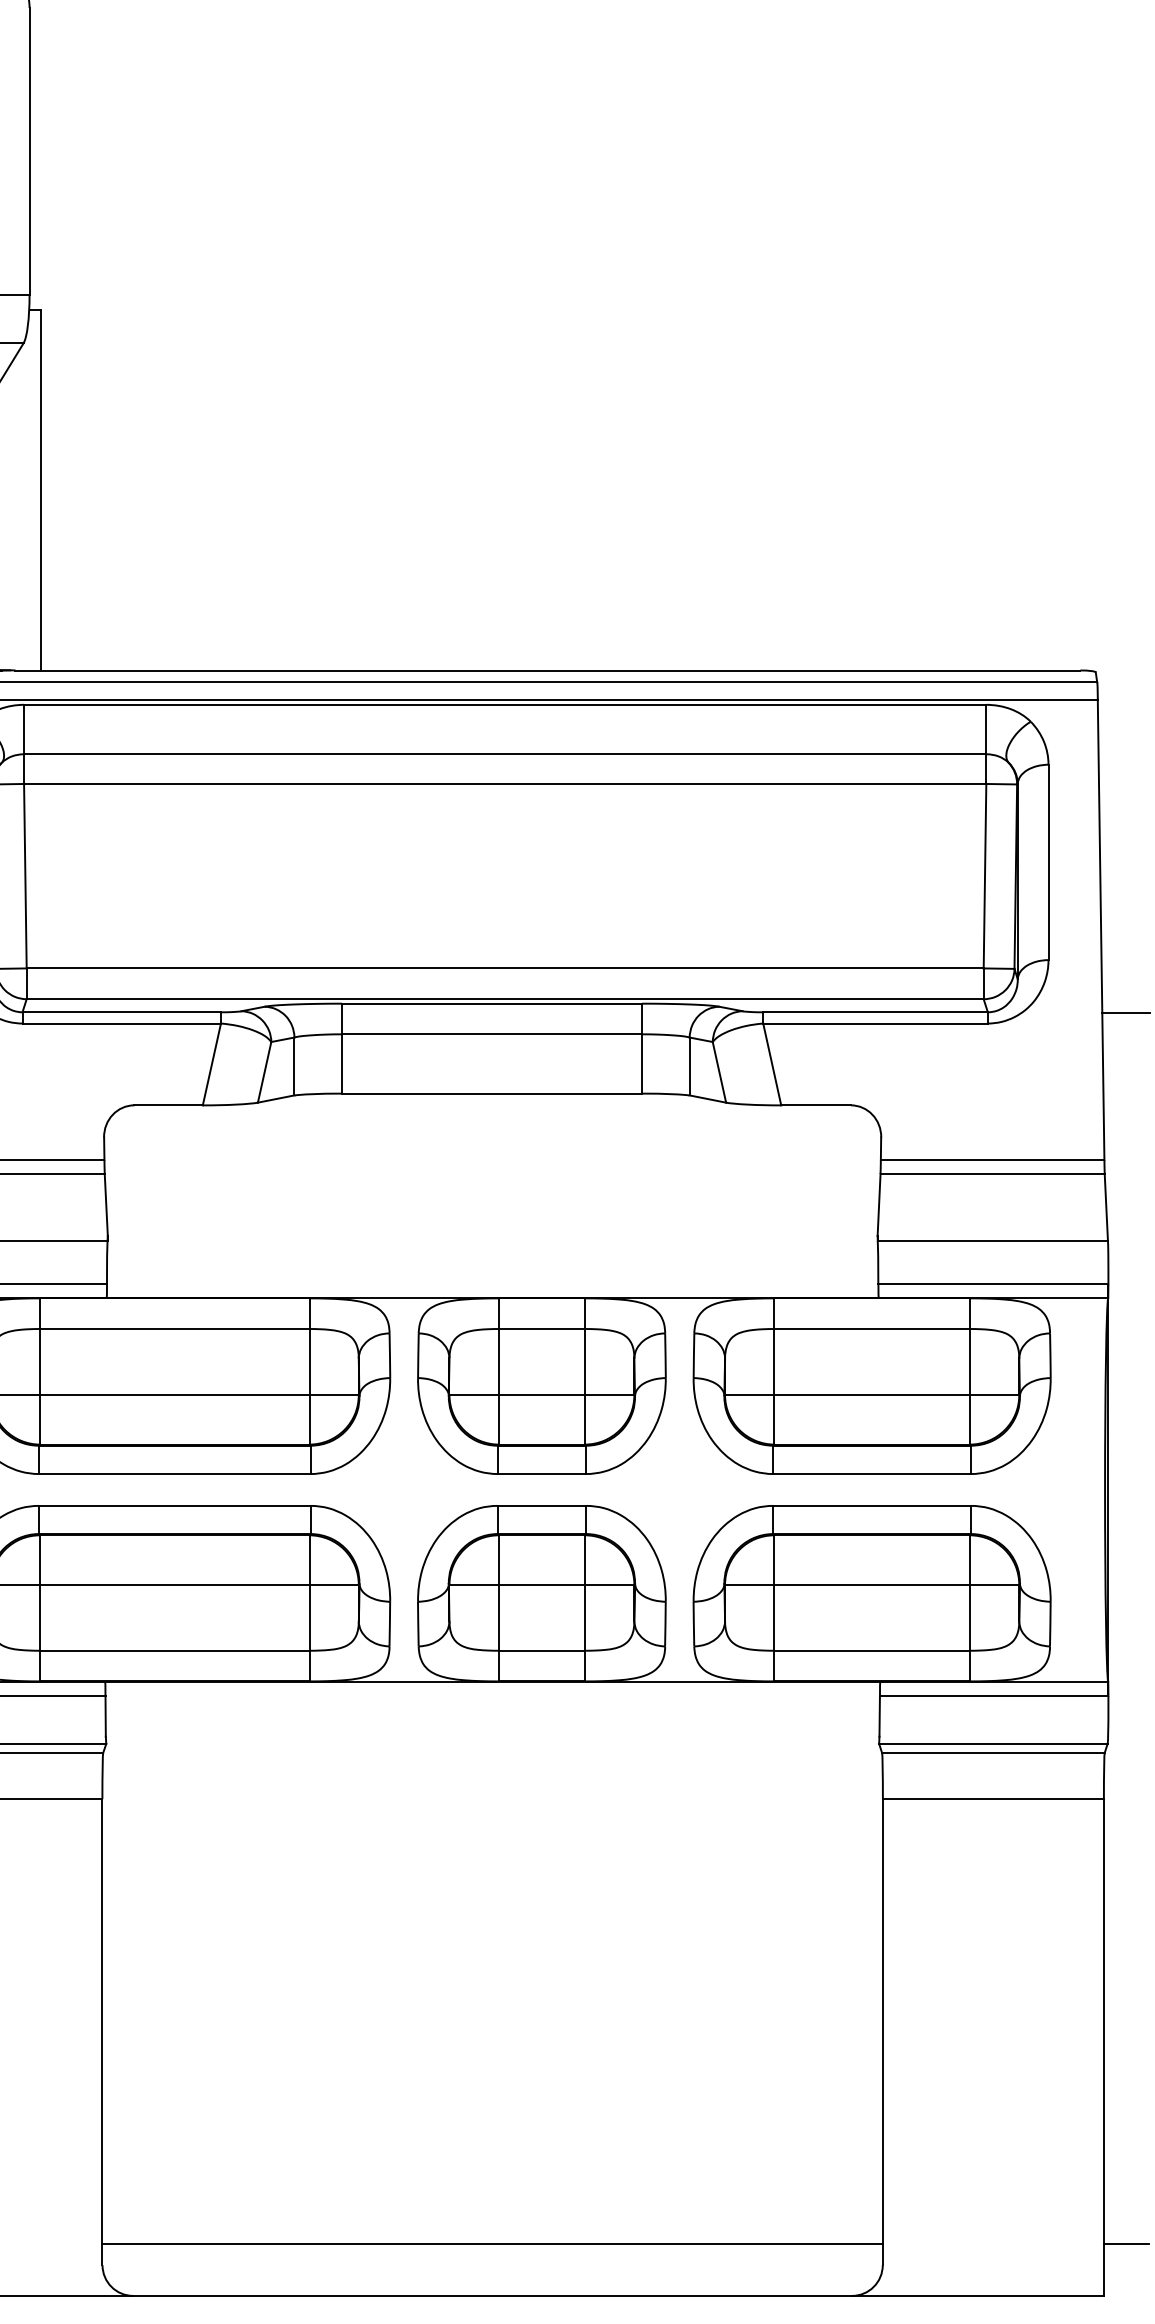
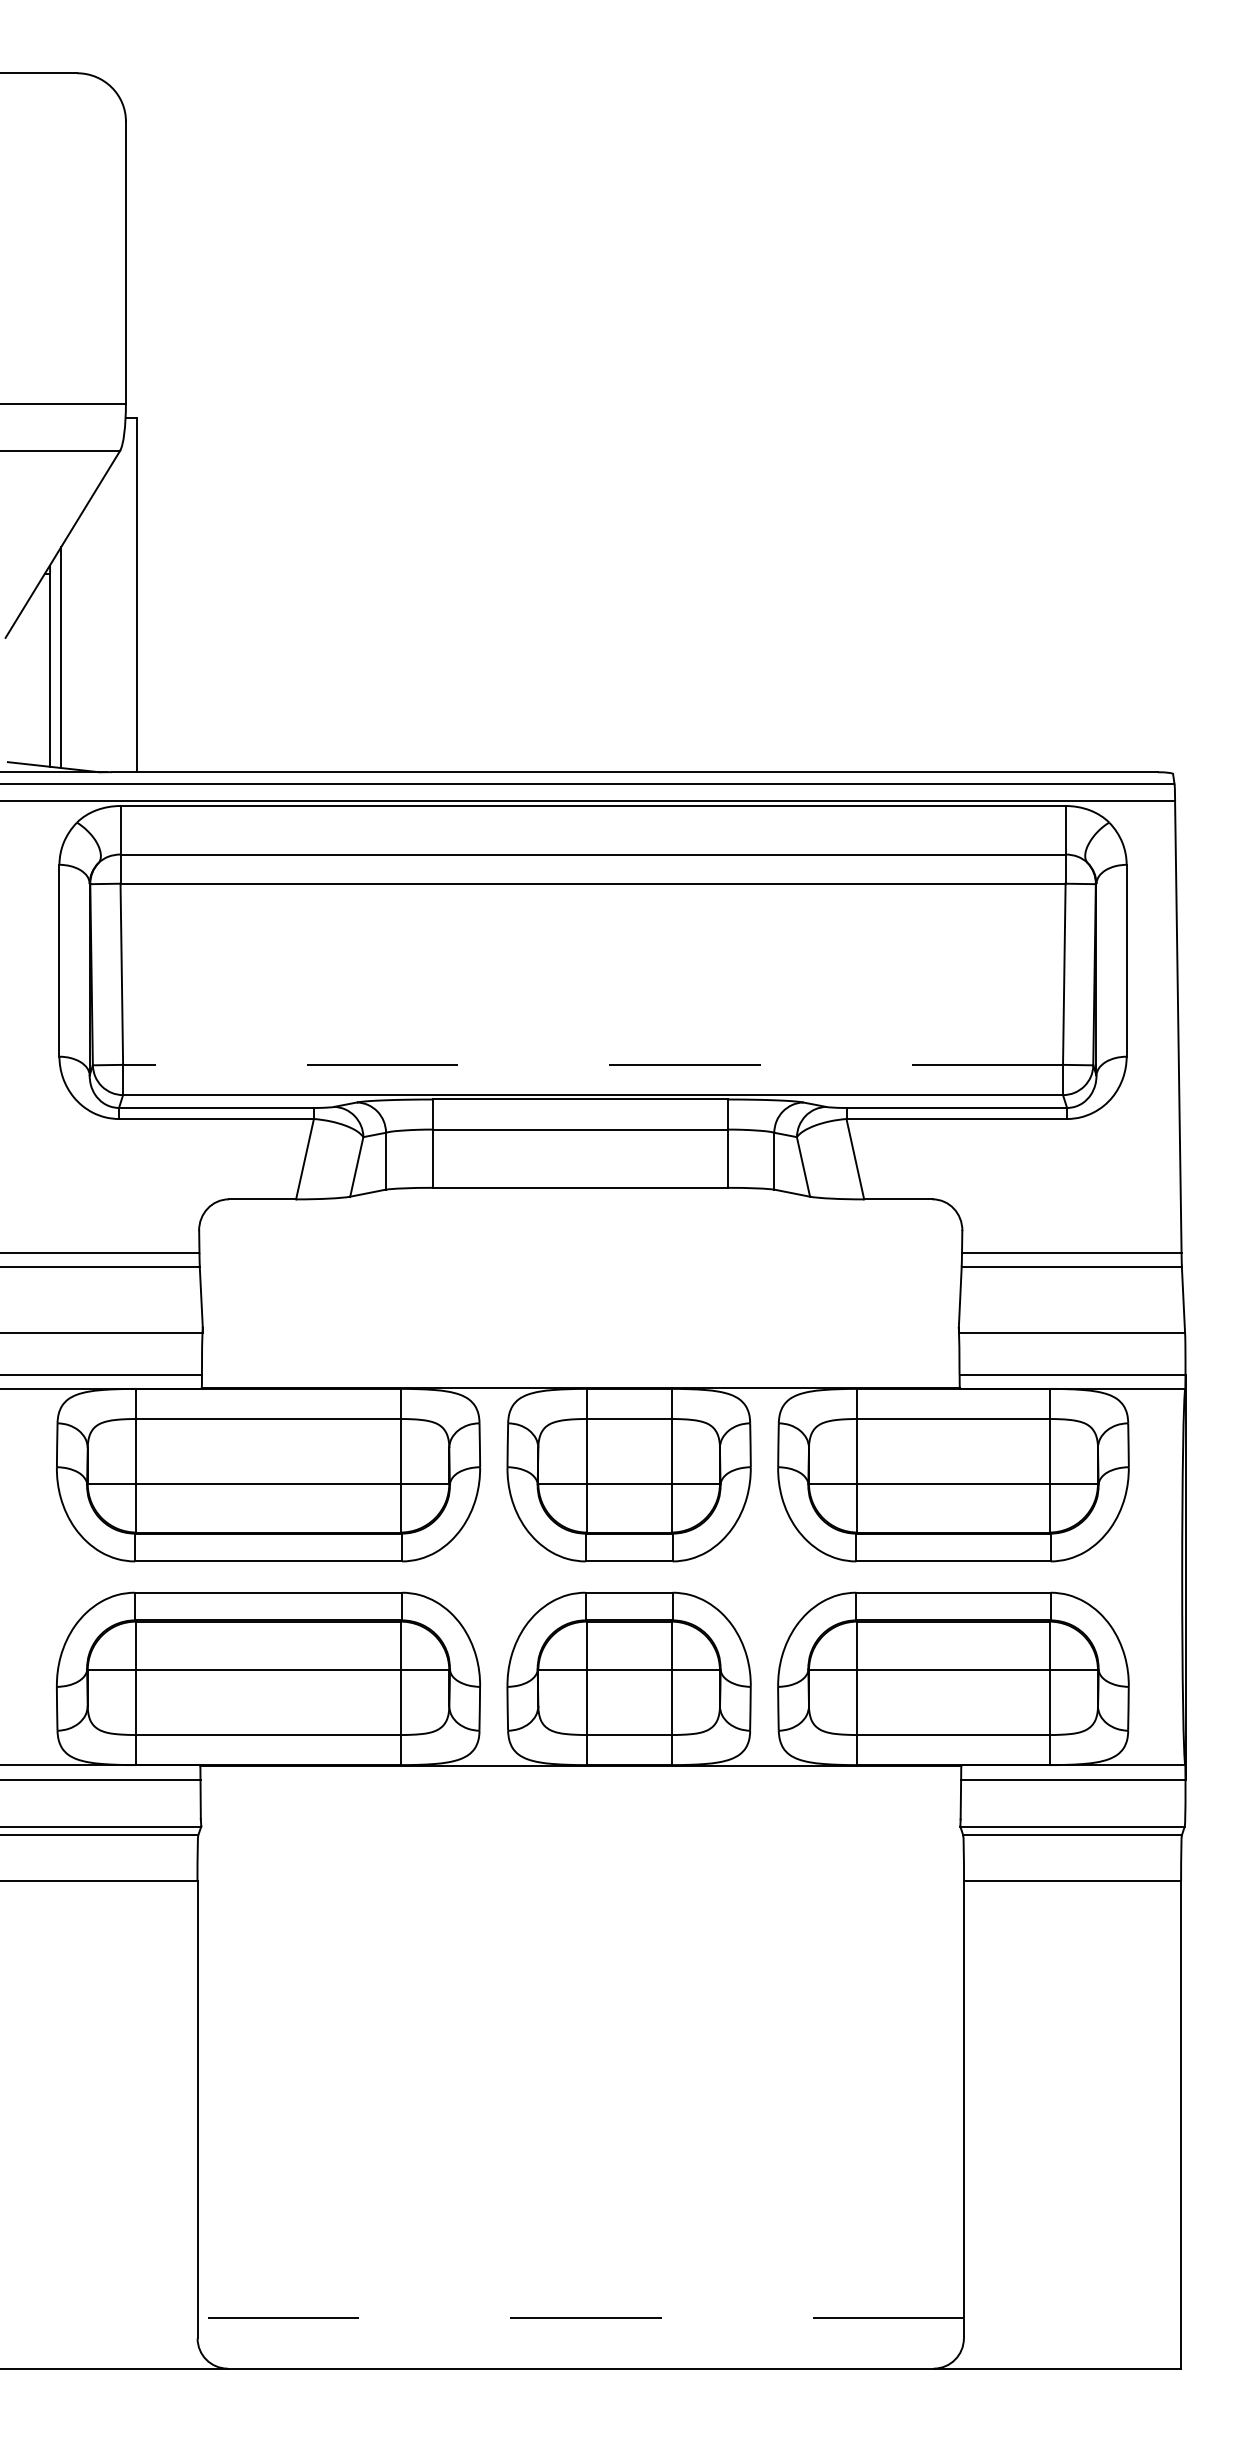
line: (505, 968) -> (593, 1064), solid -> dashed
line: (1125, 1012) -> (1202, 1108), removed
line: (492, 2243) -> (580, 2317), solid -> dashed
line: (1125, 2243) -> (1202, 2317), removed

